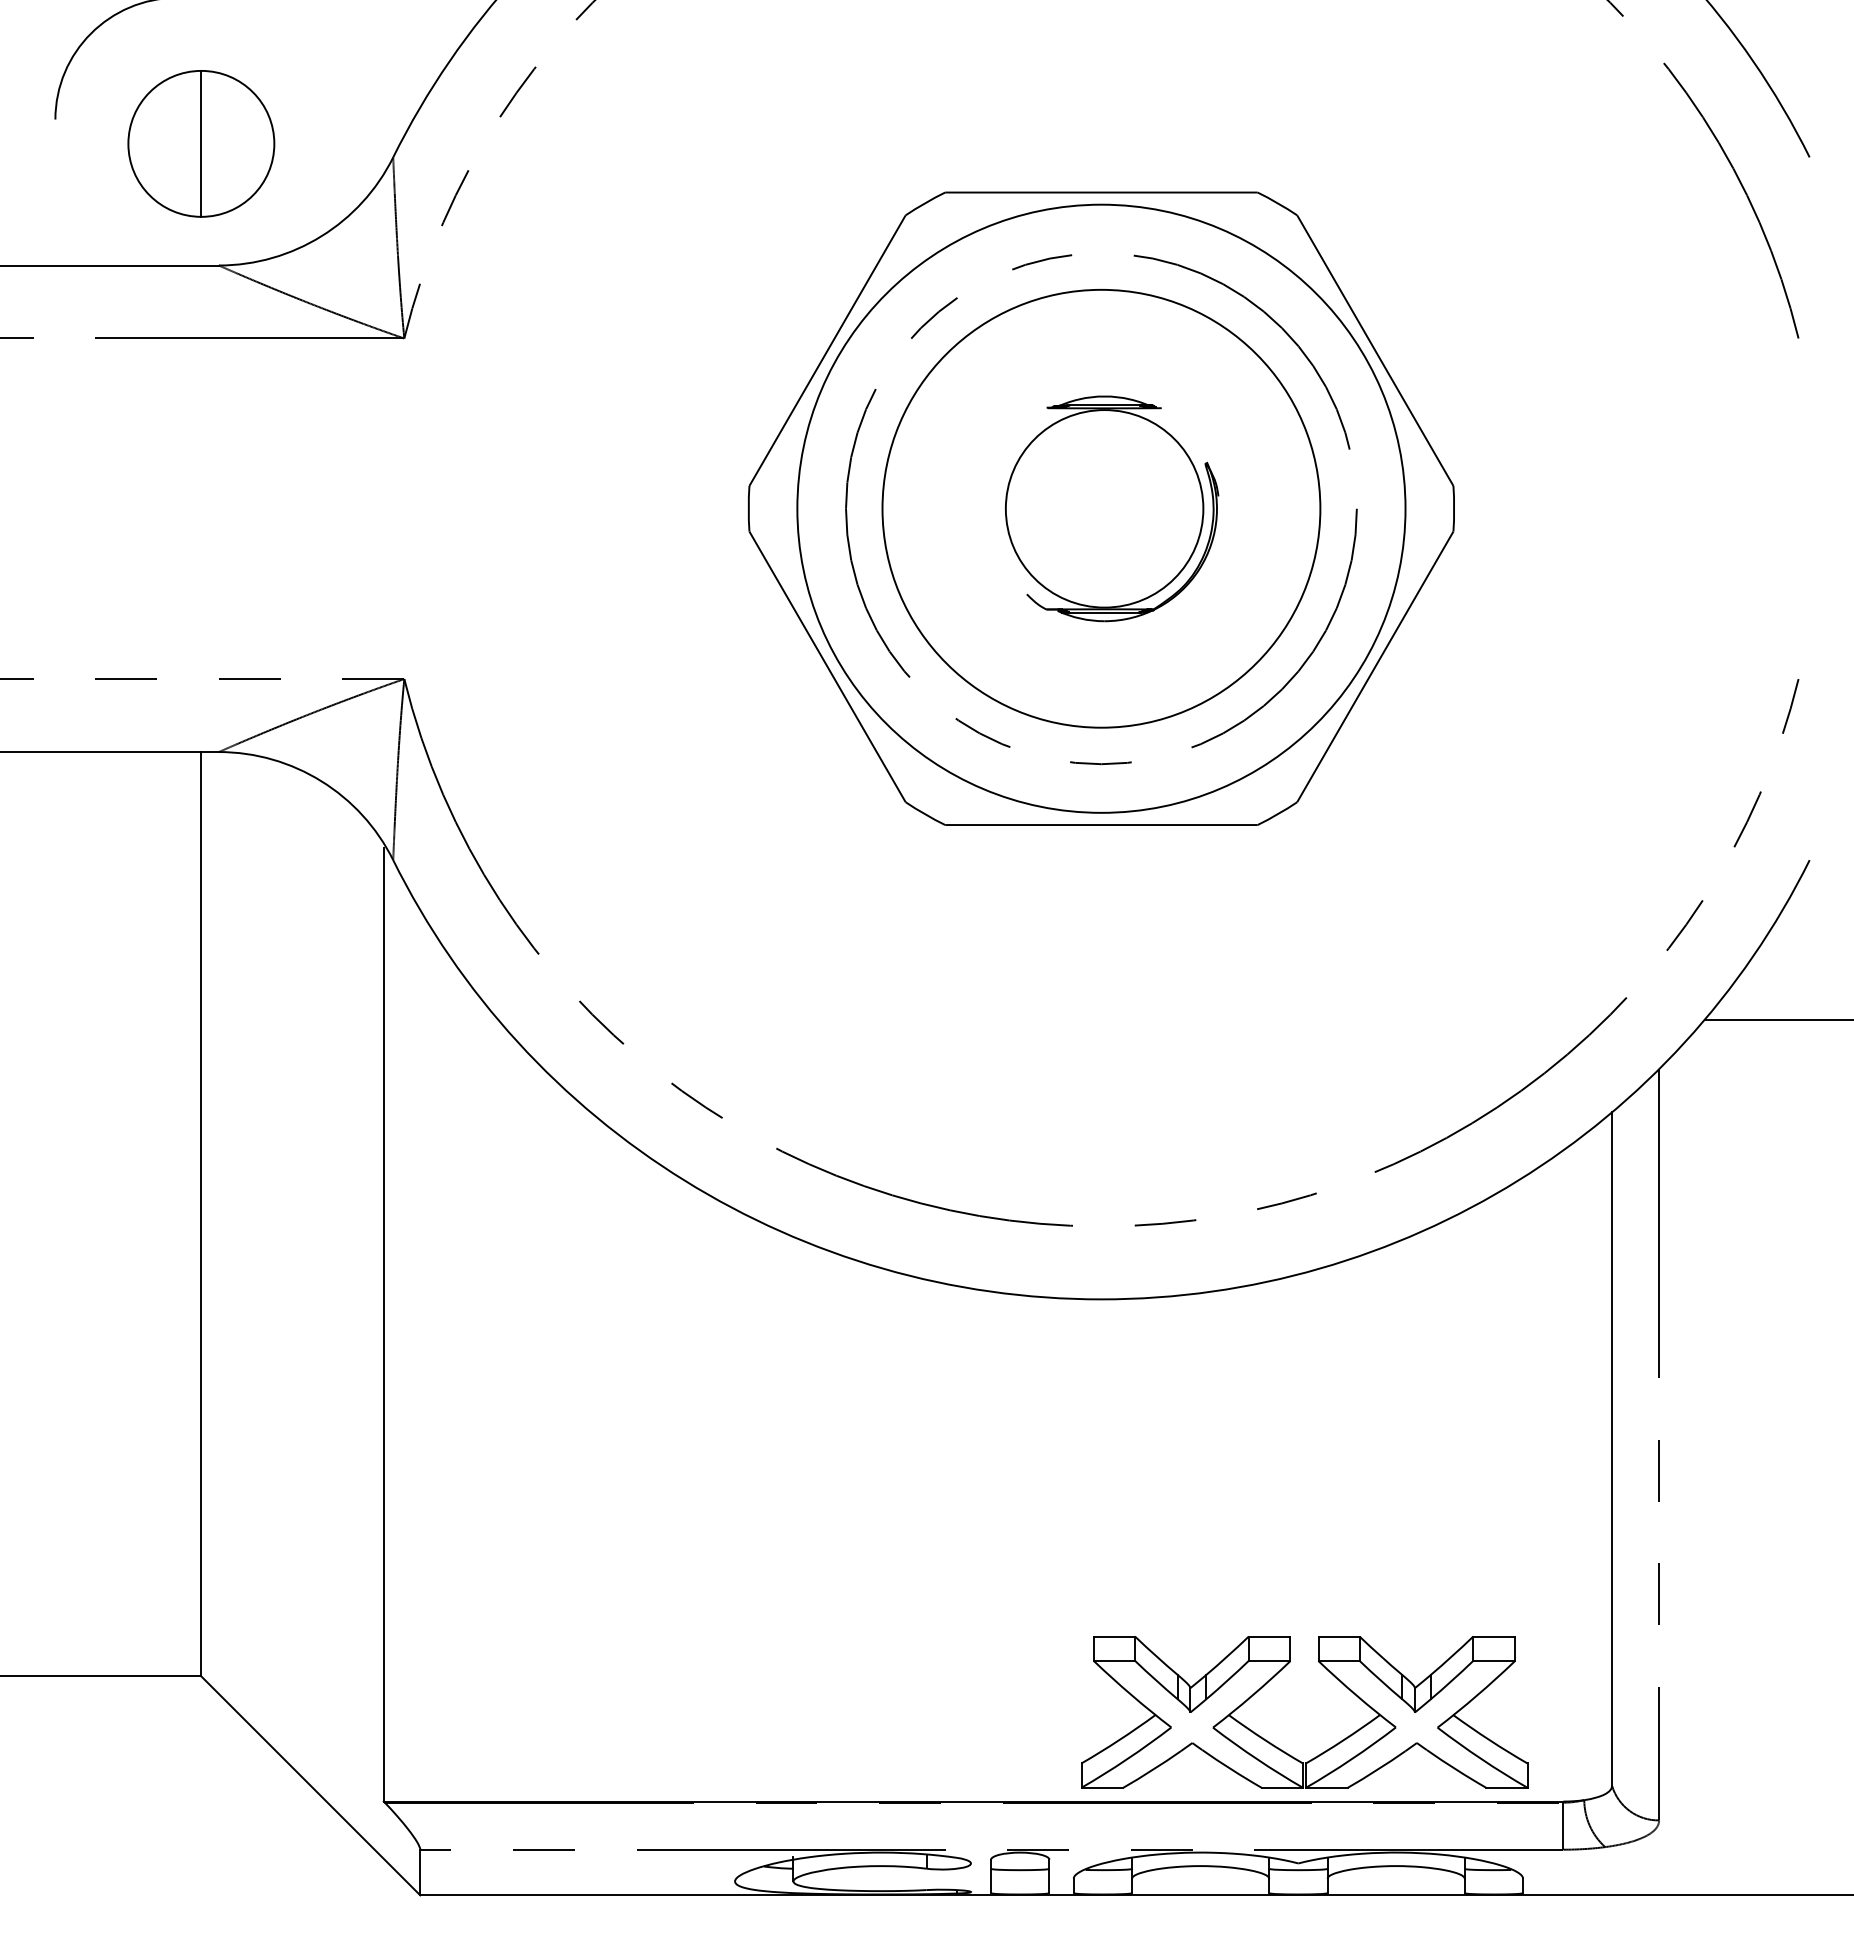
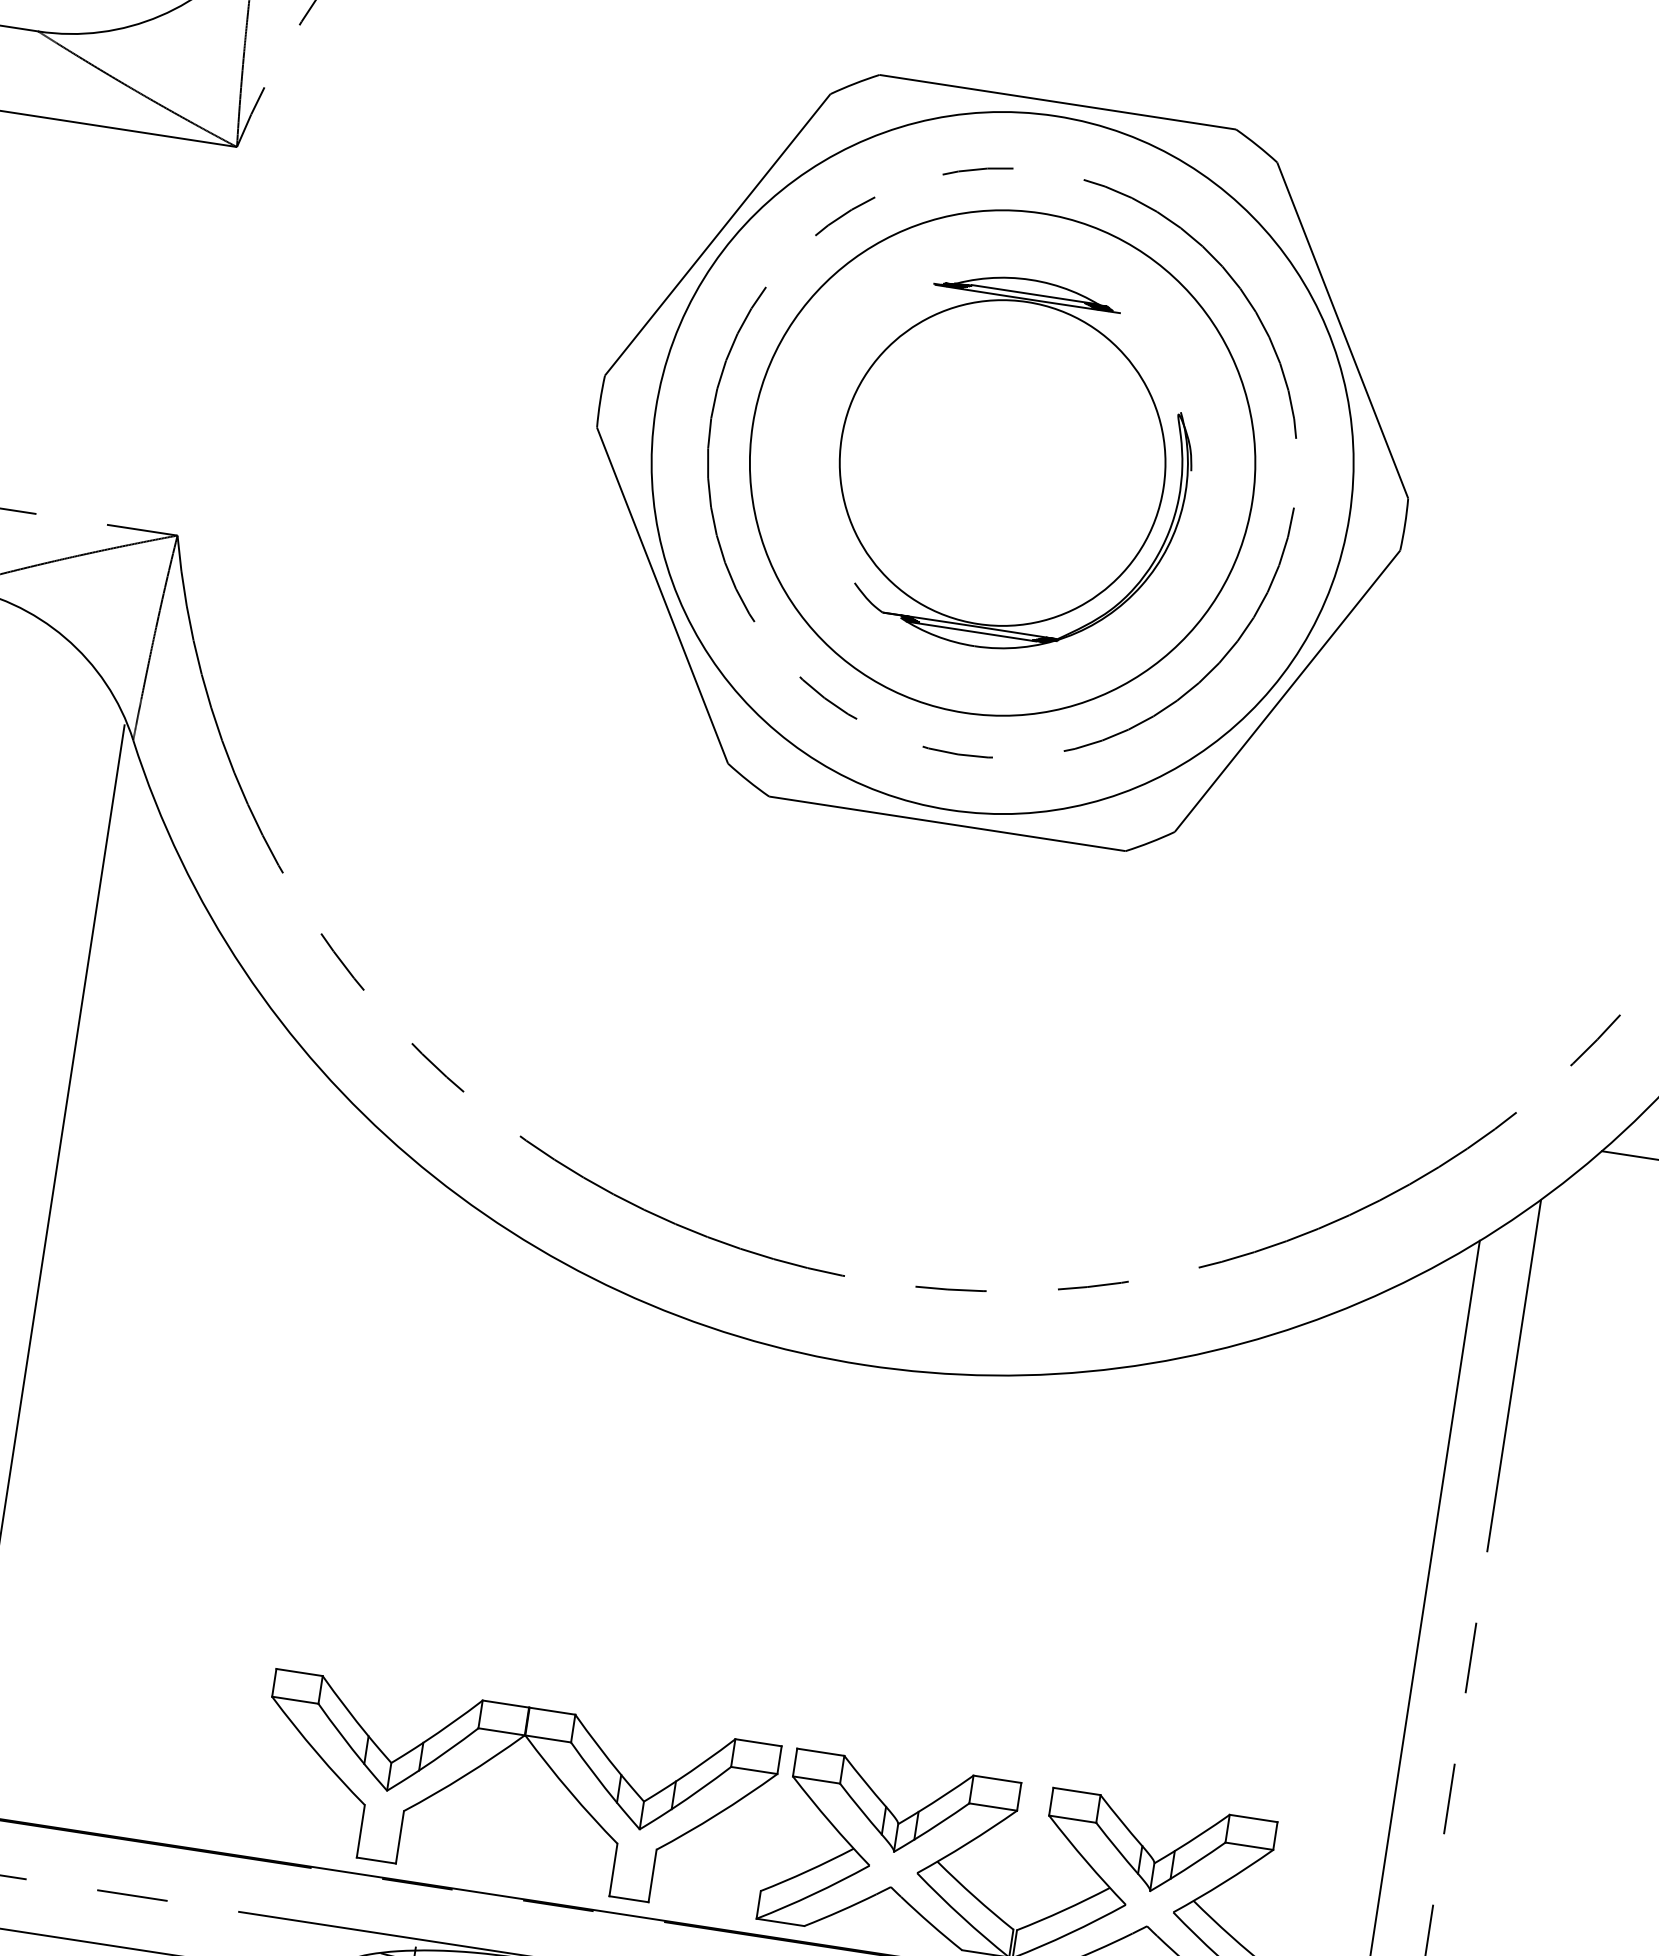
part: (1111, 508) -> (1014, 464), size x1.43
part: (833, 1686) -> (491, 1759), added

